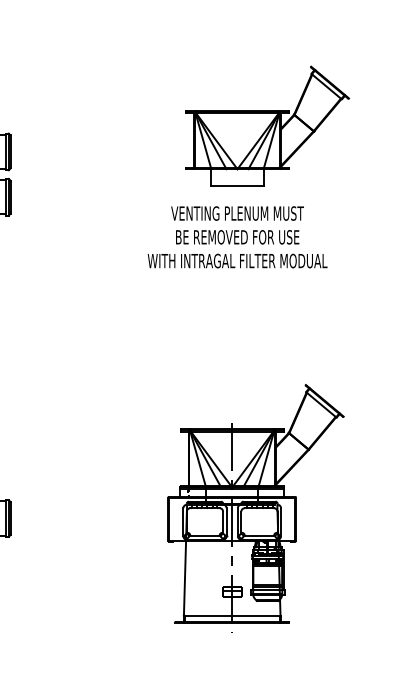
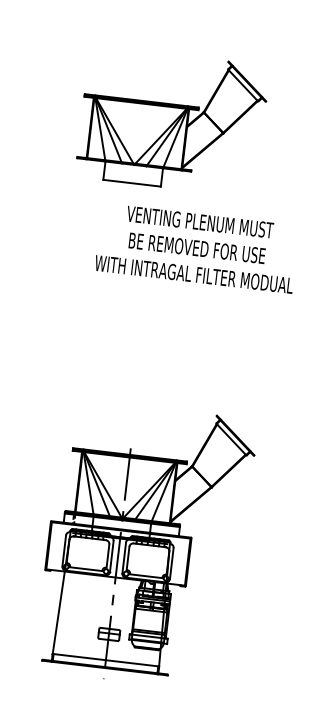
part: (267, 125) -> (172, 120), moved
text: (237, 237) -> (197, 248), moved

